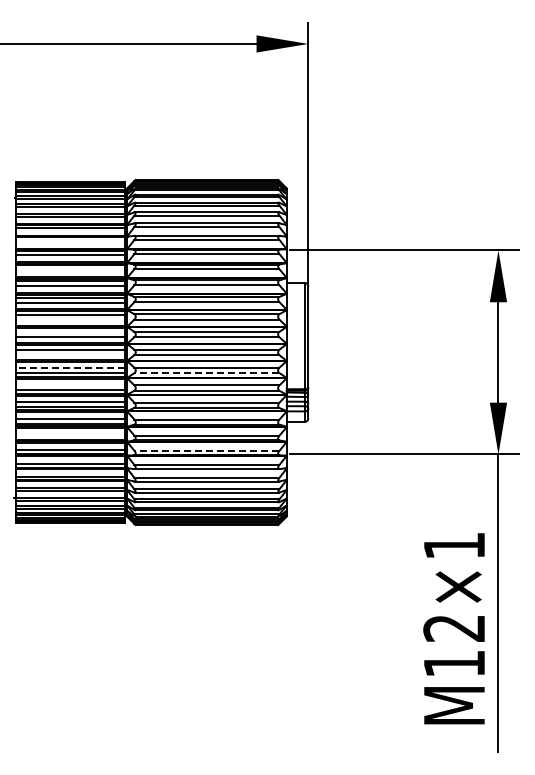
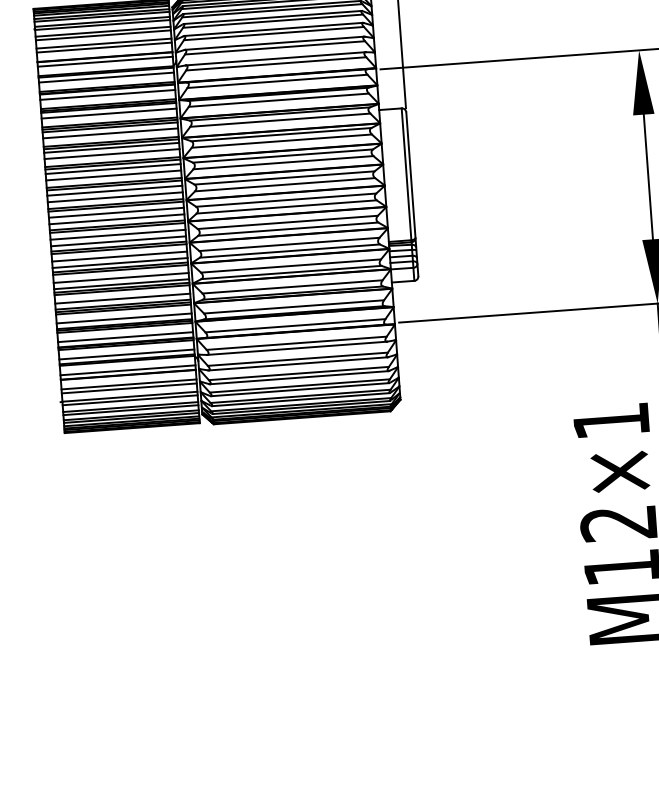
line: (69, 240) -> (105, 77), added
line: (69, 269) -> (108, 113), added
line: (69, 319) -> (112, 175), added
line: (69, 332) -> (113, 191), added
line: (69, 355) -> (116, 219), added
line: (69, 367) -> (117, 234), dashed -> solid
line: (206, 373) -> (287, 229), dashed -> solid
line: (69, 385) -> (118, 257), added
line: (69, 434) -> (123, 317), added
line: (206, 450) -> (294, 325), dashed -> solid

